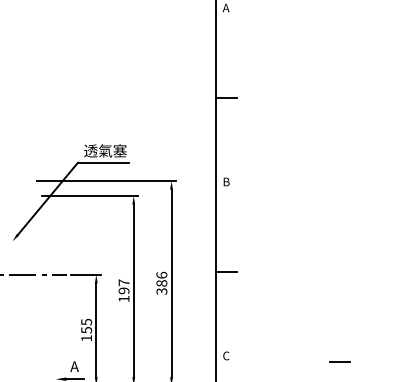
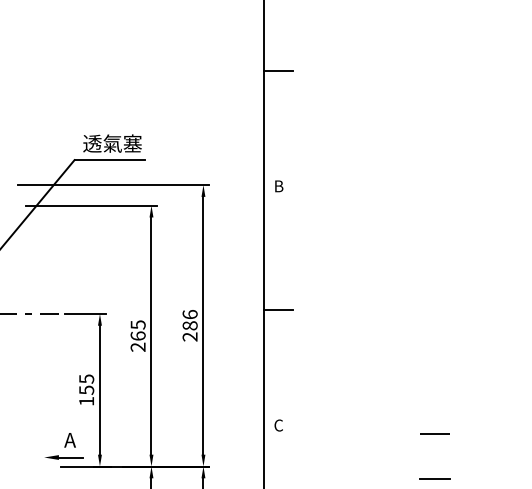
text: (123, 290) -> (137, 335), 197 -> 265
text: (162, 291) -> (191, 336), 386 -> 286

